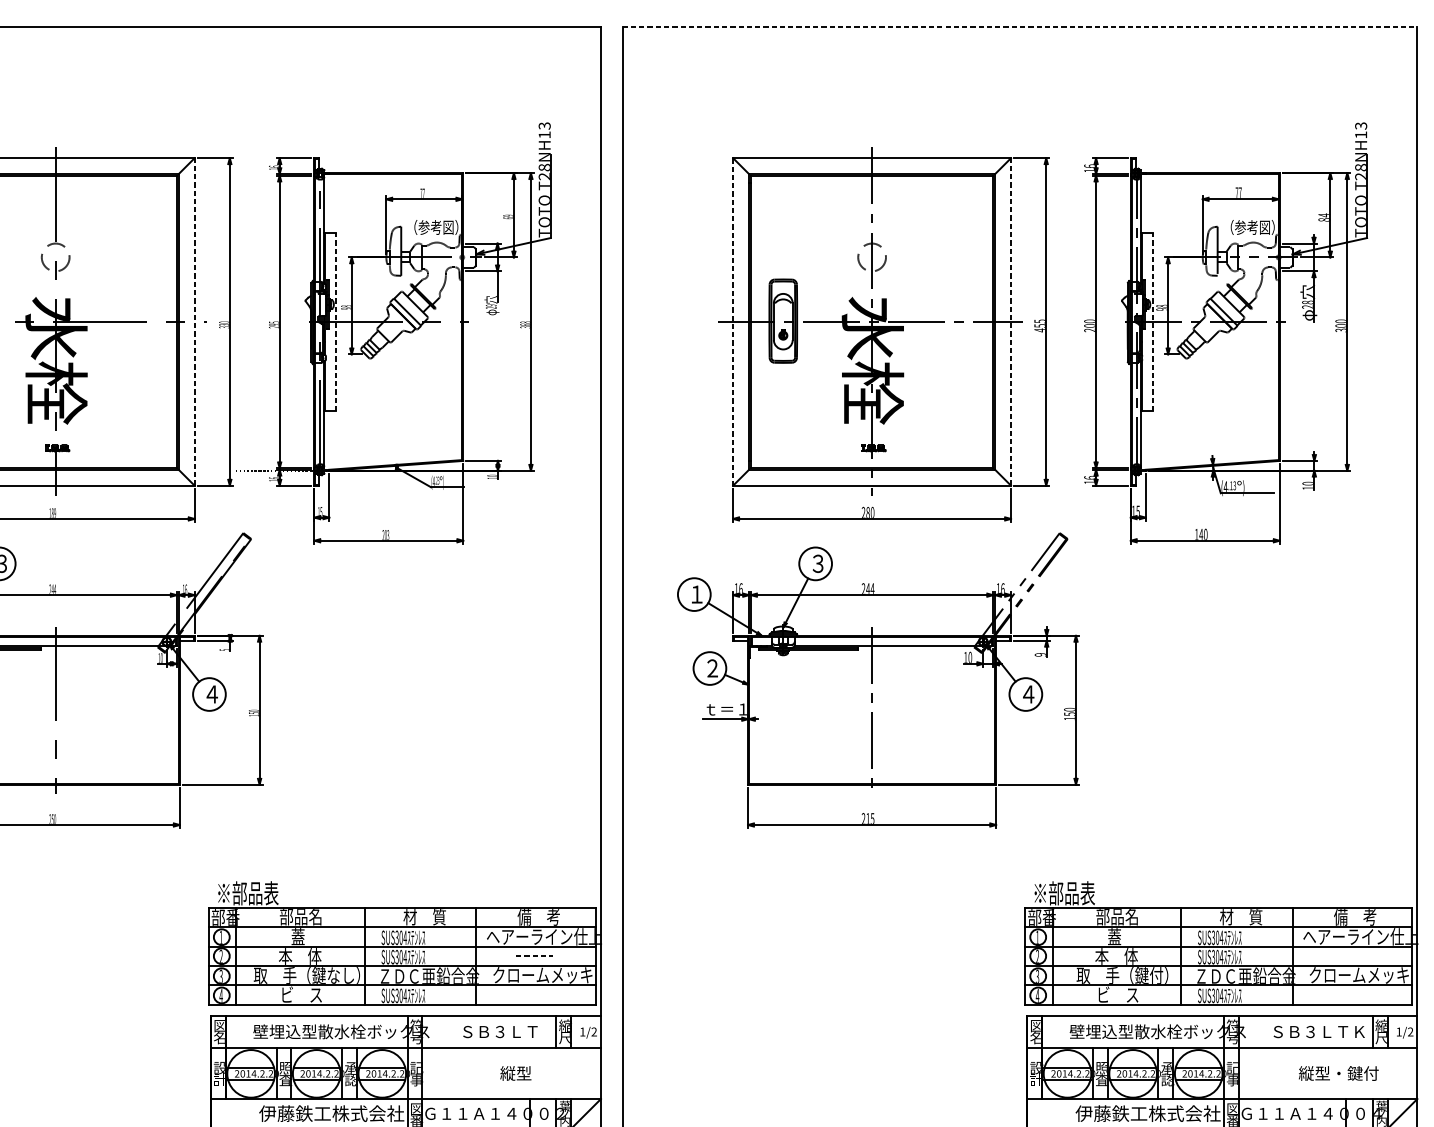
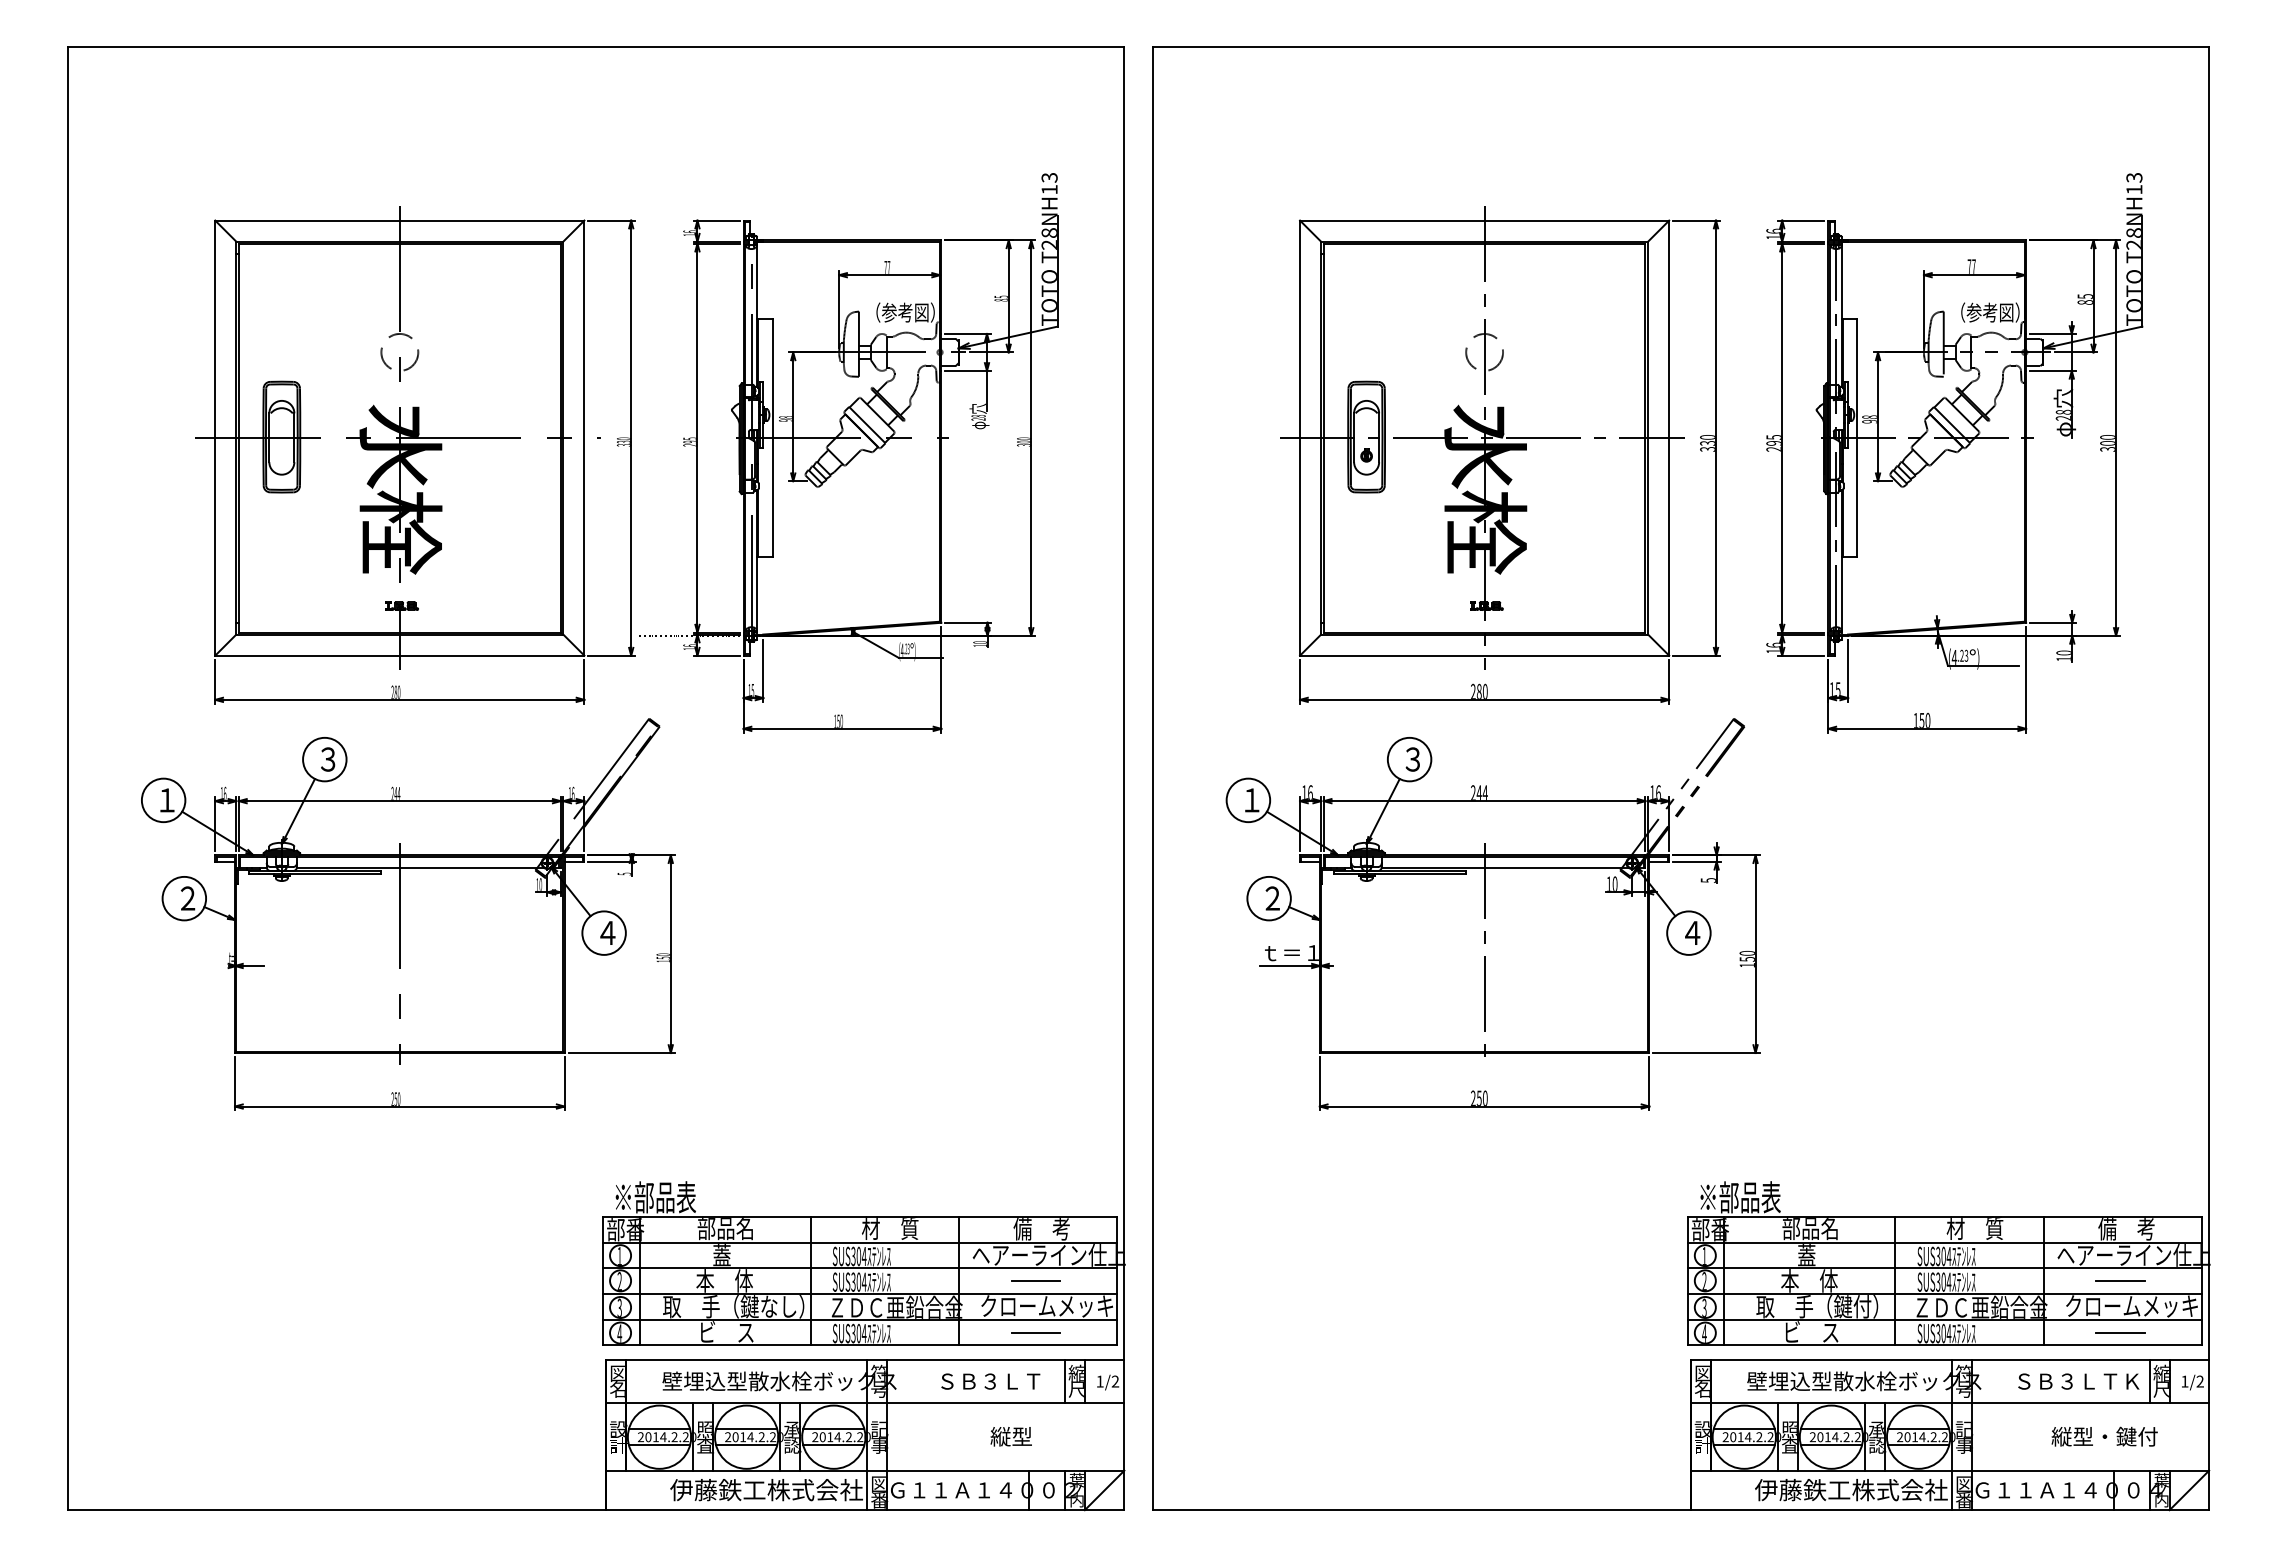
line: (1020, 27) -> (1681, 46), dashed -> solid
text: (1323, 215) -> (2084, 296), 84 -> 85
text: (507, 216) -> (1000, 298), 69 -> 85
text: (491, 305) -> (978, 416), 29 -> 28
line: (194, 322) -> (584, 438), dashed -> solid
line: (336, 322) -> (772, 438), dashed -> solid
text: (525, 322) -> (1023, 439), 368 -> 300
line: (733, 322) -> (1300, 438), dashed -> solid
line: (1011, 322) -> (1669, 438), dashed -> solid
line: (1152, 322) -> (1857, 438), dashed -> solid
text: (1089, 323) -> (1773, 440), 200 -> 295
text: (1039, 325) -> (1707, 443), 455 -> 330
text: (1231, 485) -> (1961, 655), .13 -> .23
text: (52, 512) -> (395, 691), 189 -> 280
text: (385, 534) -> (838, 720), 203 -> 150
text: (1200, 534) -> (1921, 720), 140 -> 150
text: (1039, 654) -> (1707, 880), 9 -> 5
text: (869, 818) -> (1481, 1097), 215 -> 250
line: (534, 956) -> (1036, 1281), dashed -> solid
line: (1350, 956) -> (2120, 1281), added
line: (534, 995) -> (1035, 1332), added
line: (1350, 995) -> (2120, 1332), added

